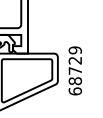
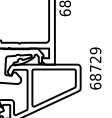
text: (75, 70) -> (95, 68), moved

